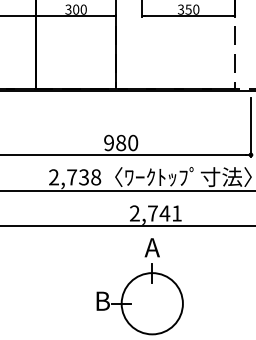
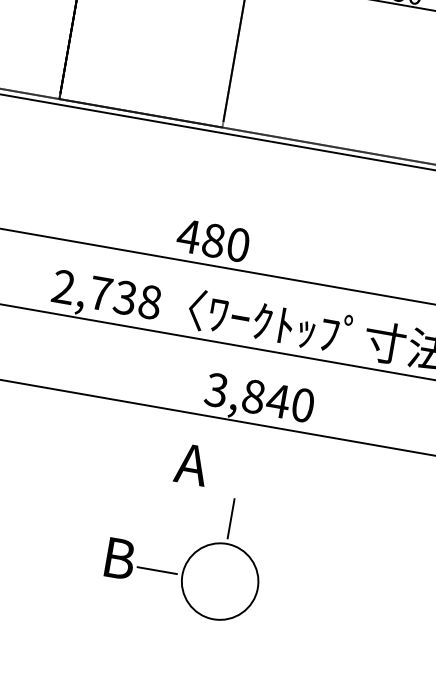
text: (108, 142) -> (187, 235), 980 -> 480
text: (155, 213) -> (258, 397), 2,741 -> 3,840
text: (151, 247) -> (190, 463), moved
circle: (151, 303) -> (218, 580), size x0.6

